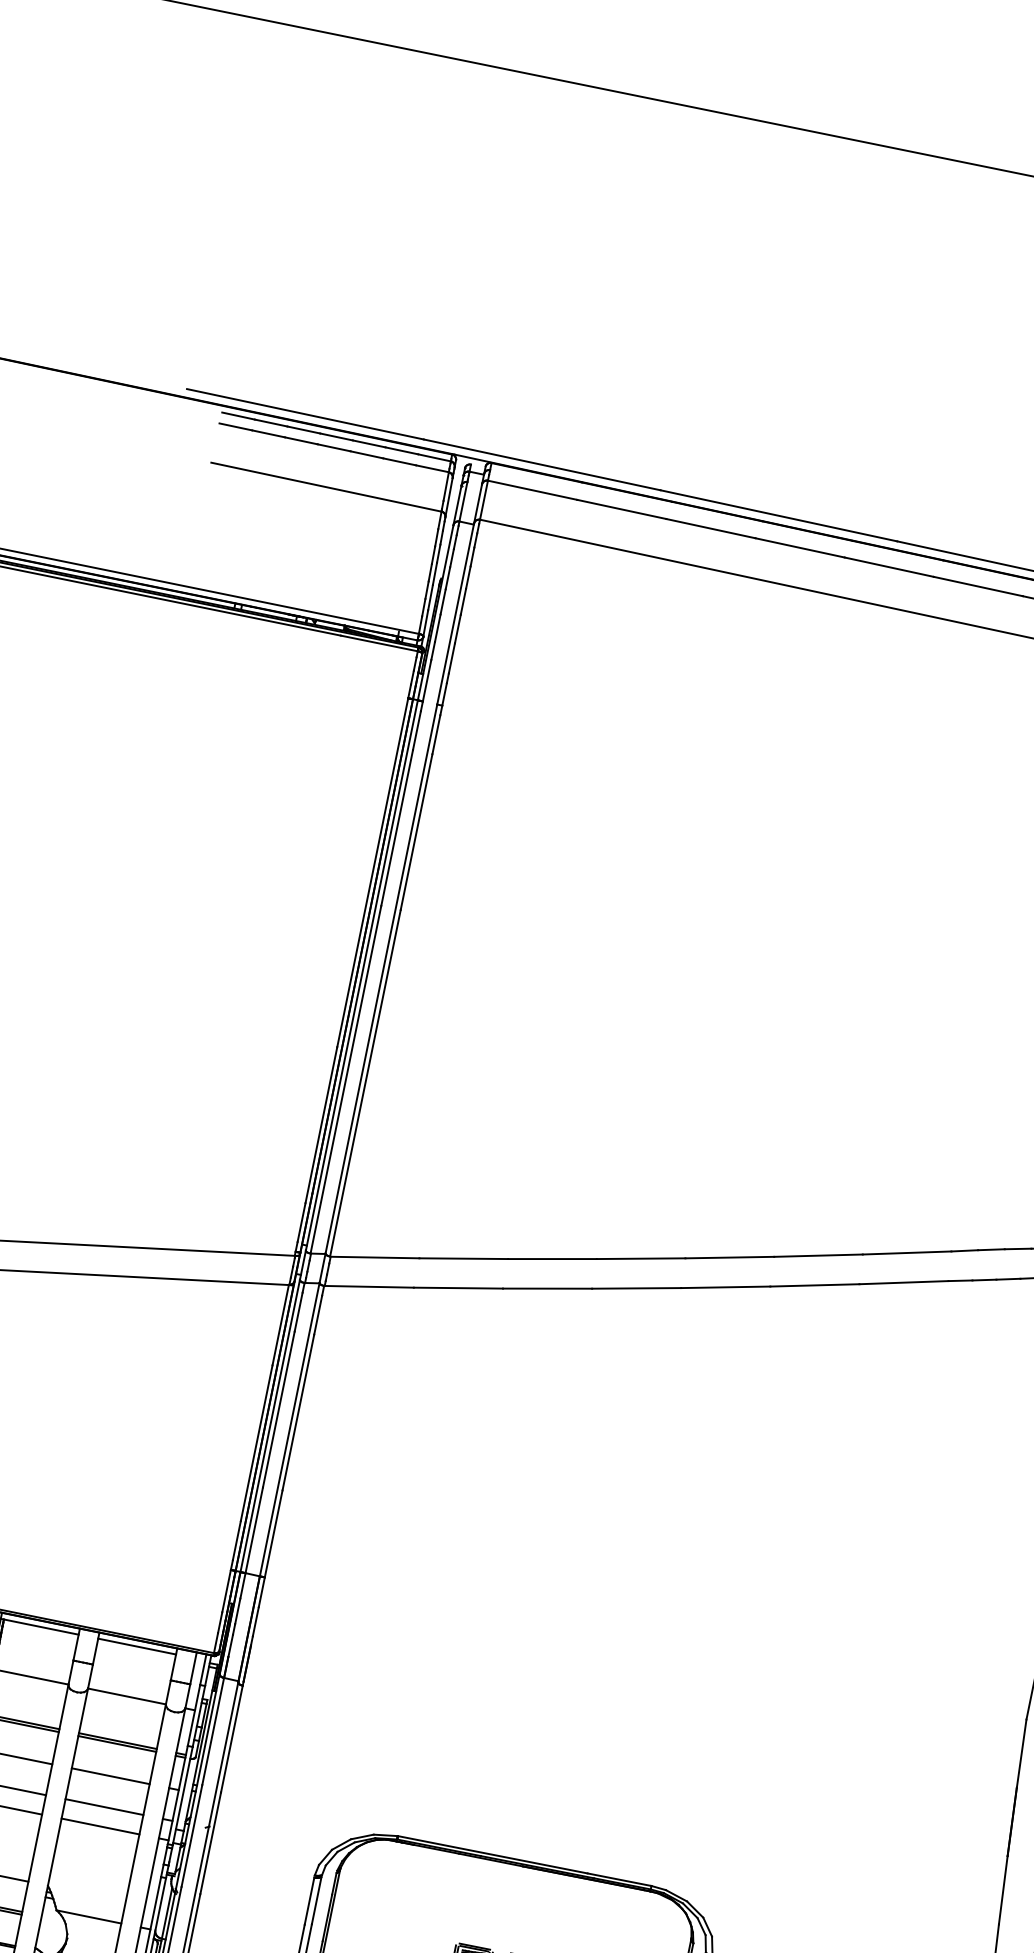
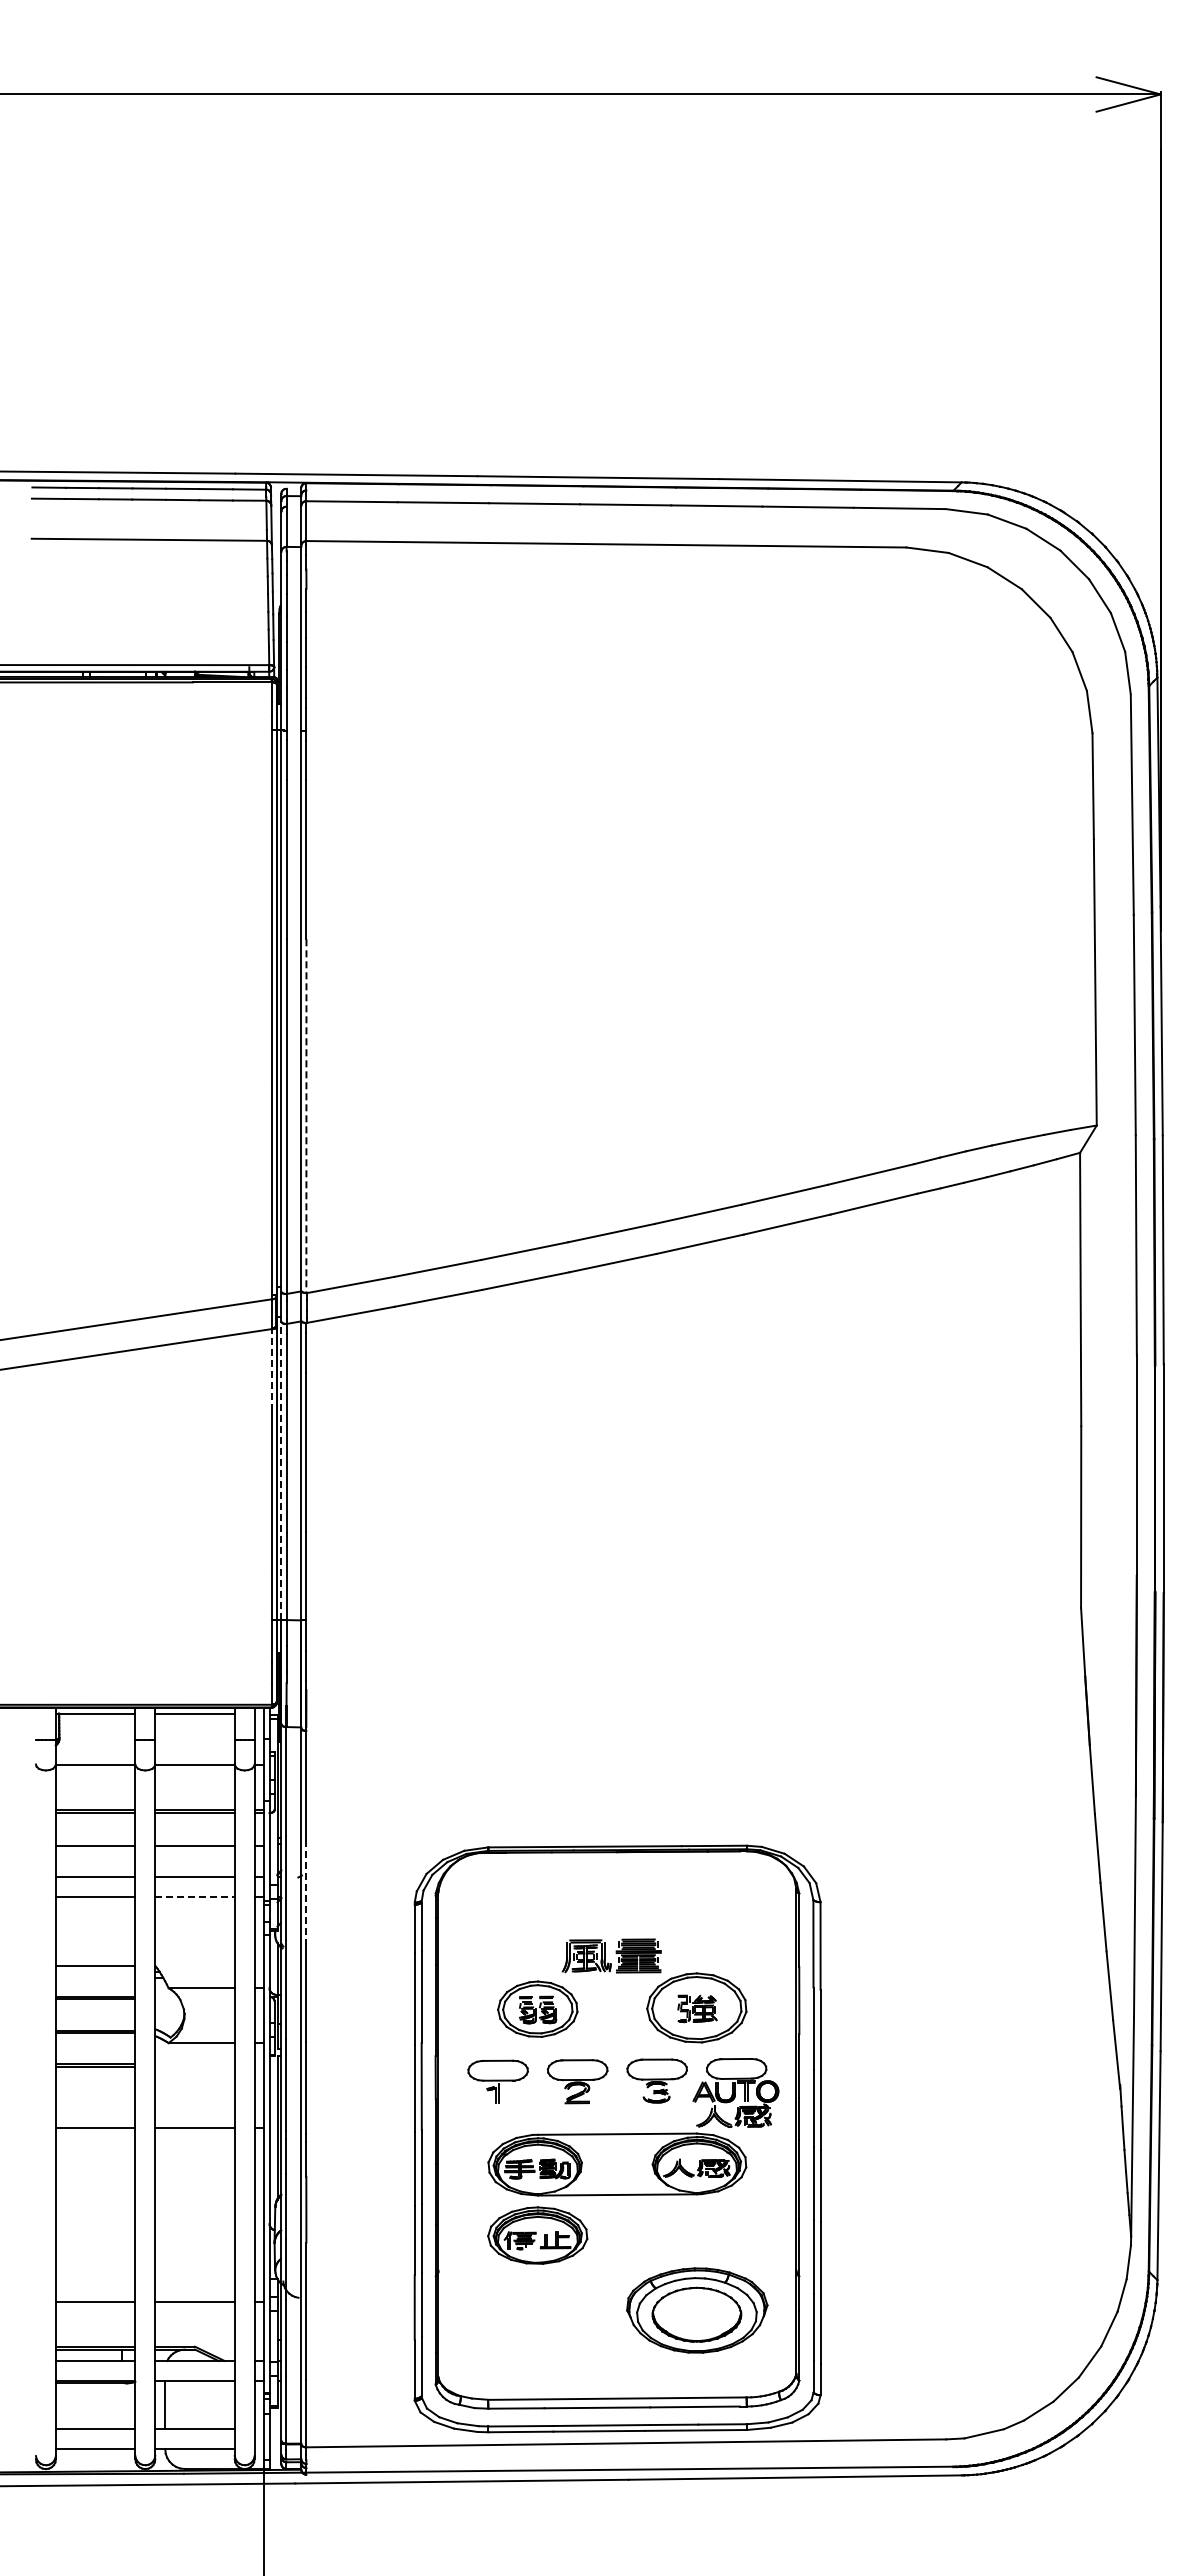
line: (365, 1083) -> (306, 1116), solid -> dashed
line: (280, 1325) -> (271, 1370), solid -> dashed
line: (270, 1425) -> (281, 1470), solid -> dashed
line: (100, 1826) -> (195, 1897), solid -> dashed
line: (210, 1843) -> (306, 1891), solid -> dashed

